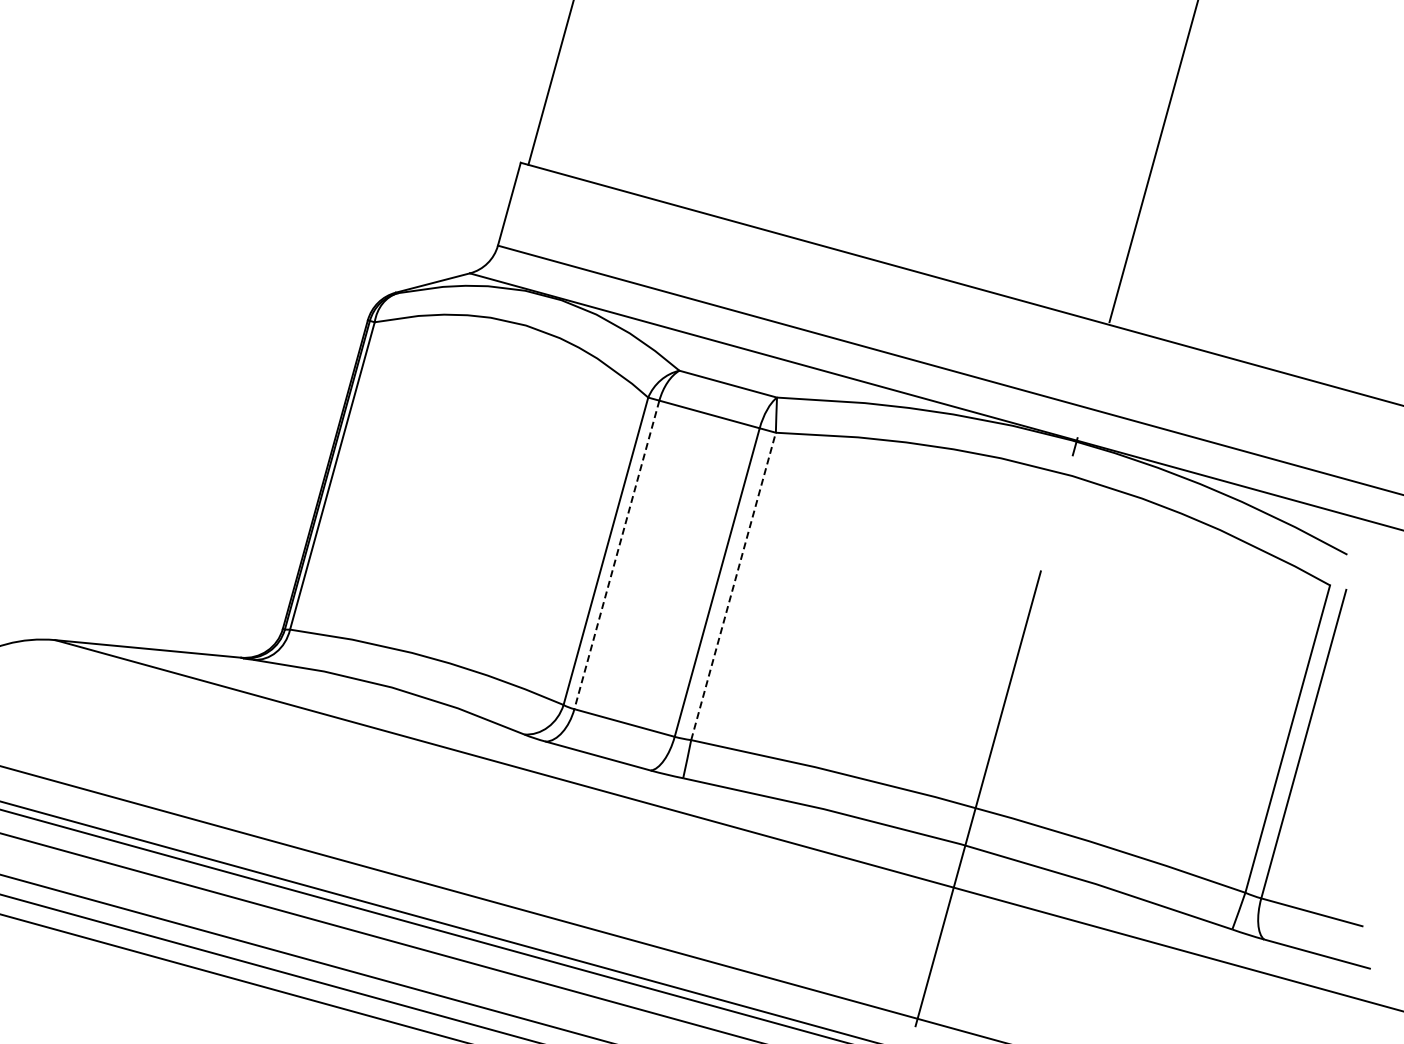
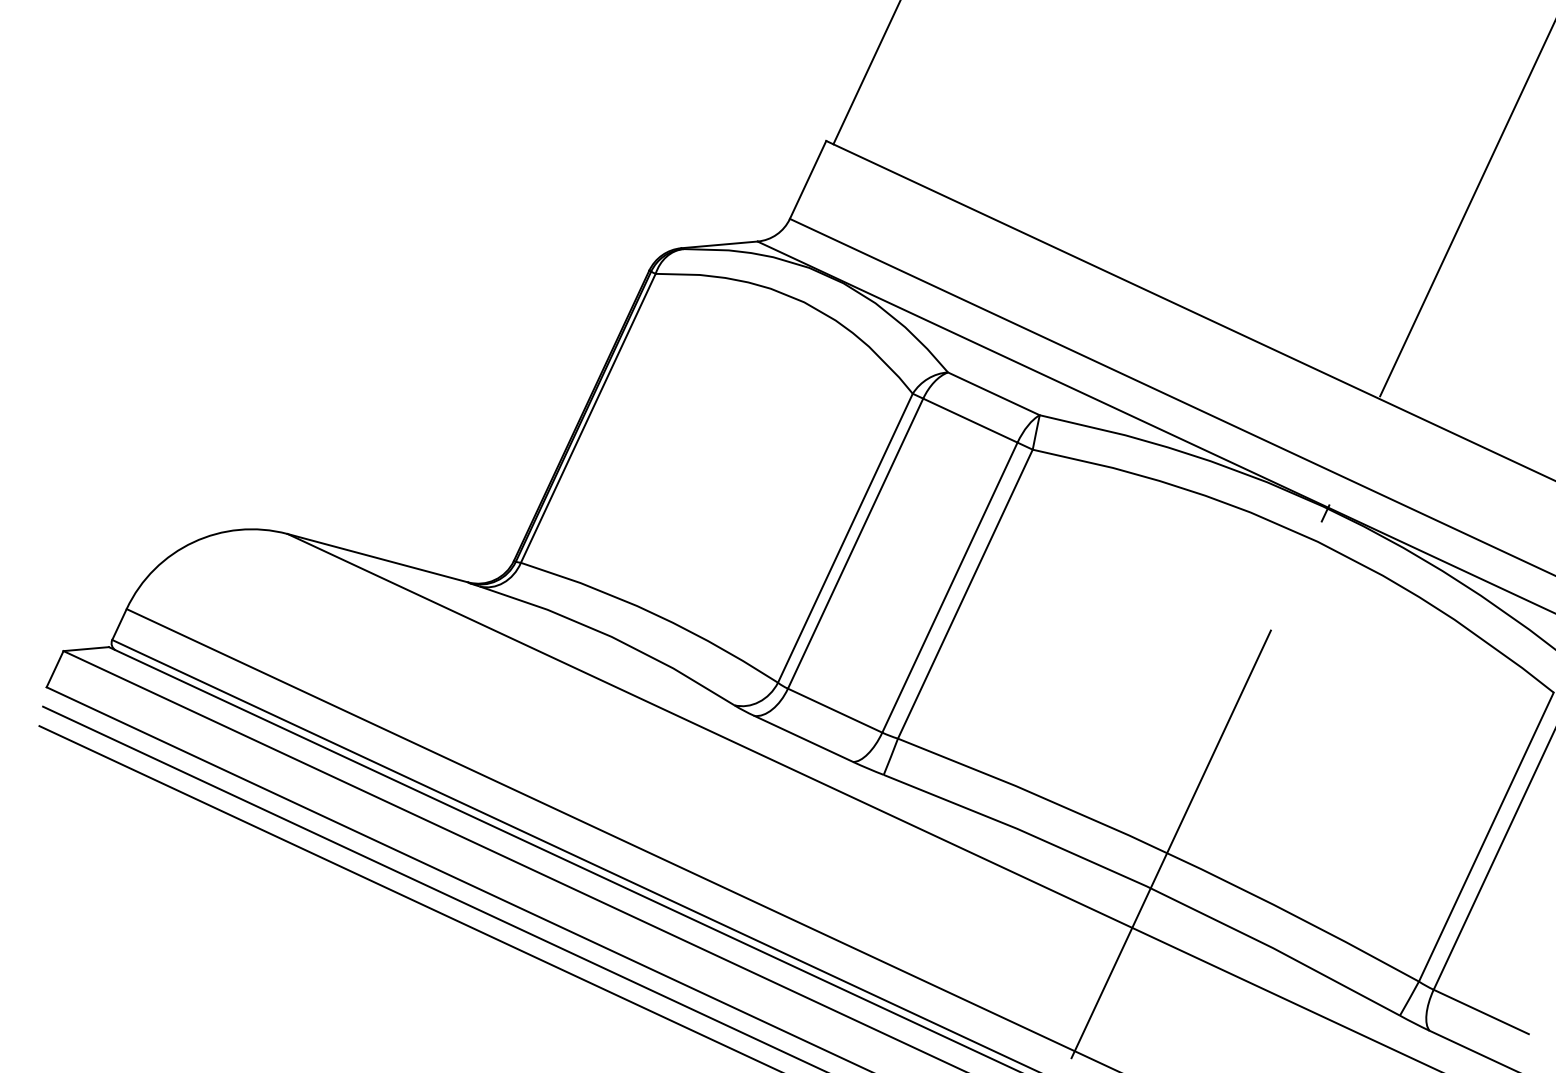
line: (616, 555) -> (855, 544), dashed -> solid
line: (733, 585) -> (965, 593), dashed -> solid

